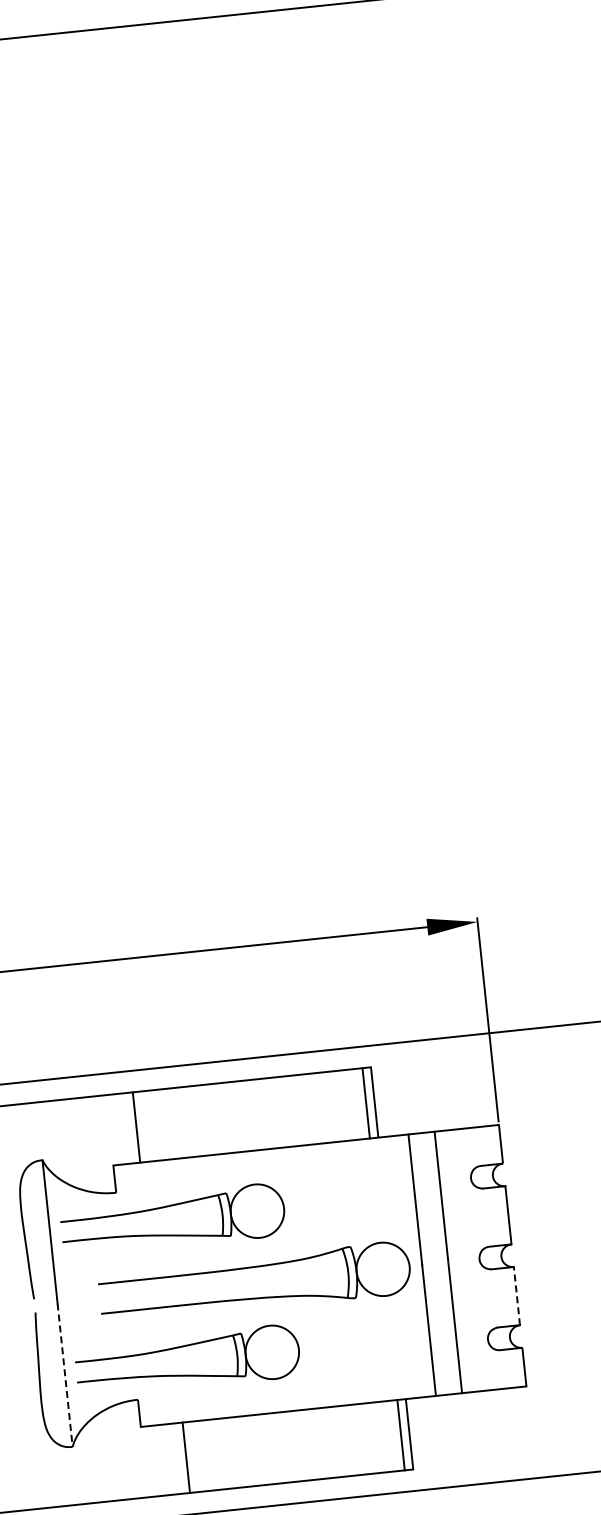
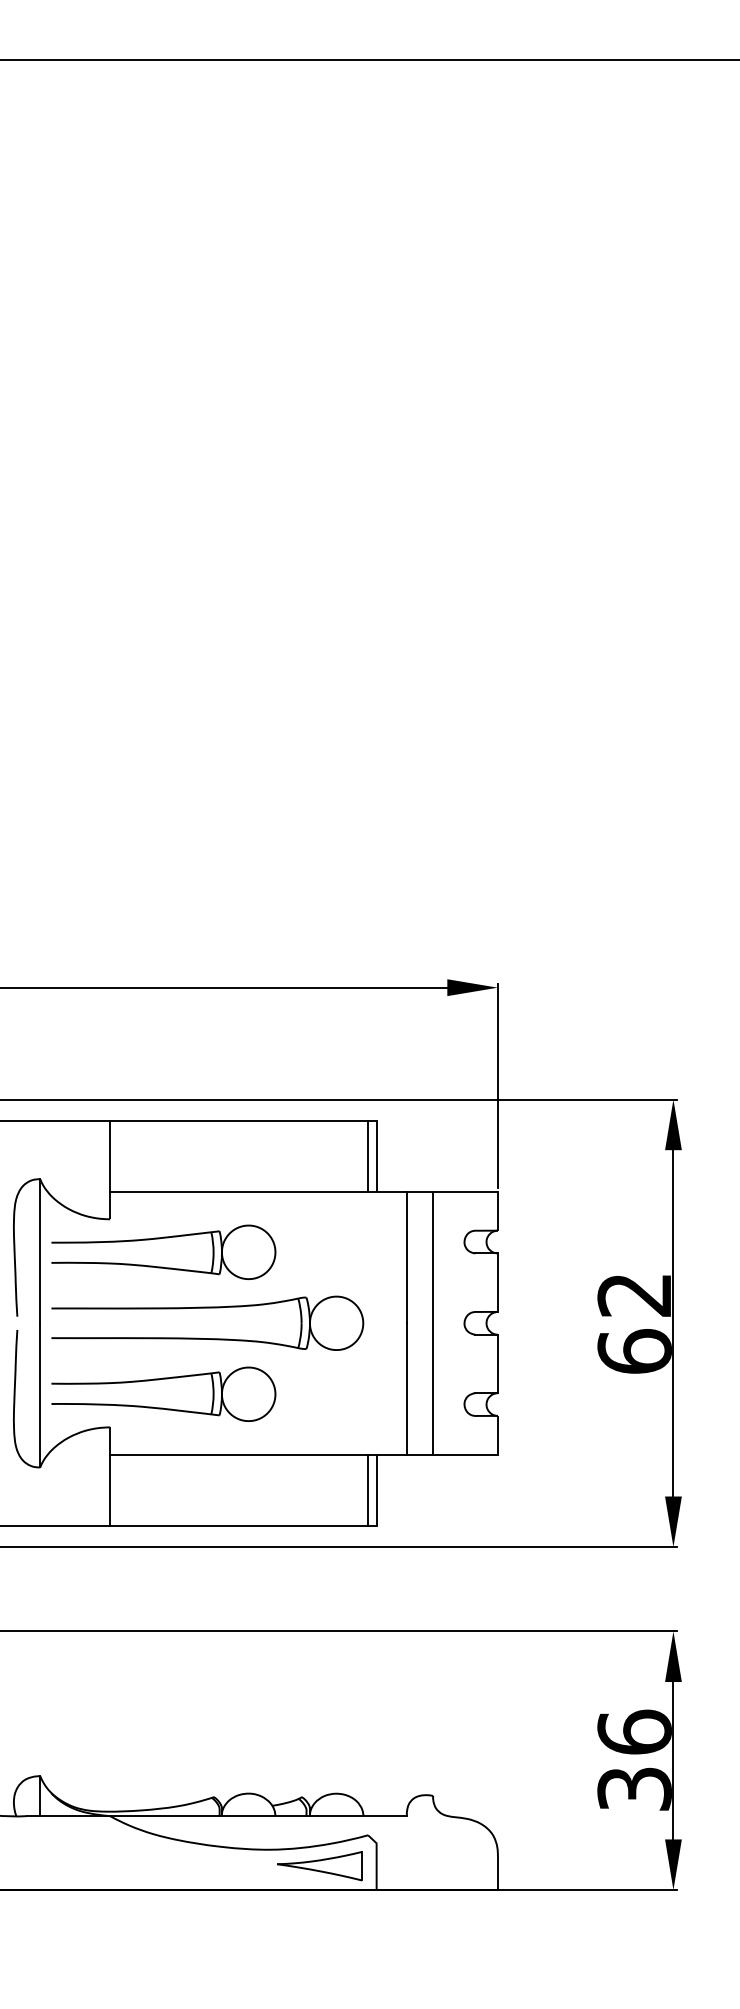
line: (136, 1127) -> (110, 1156), moved
part: (253, 1268) -> (207, 1308), moved
line: (516, 1295) -> (497, 1363), dashed -> solid
line: (65, 1375) -> (40, 1395), dashed -> solid
line: (186, 1457) -> (110, 1489), moved

